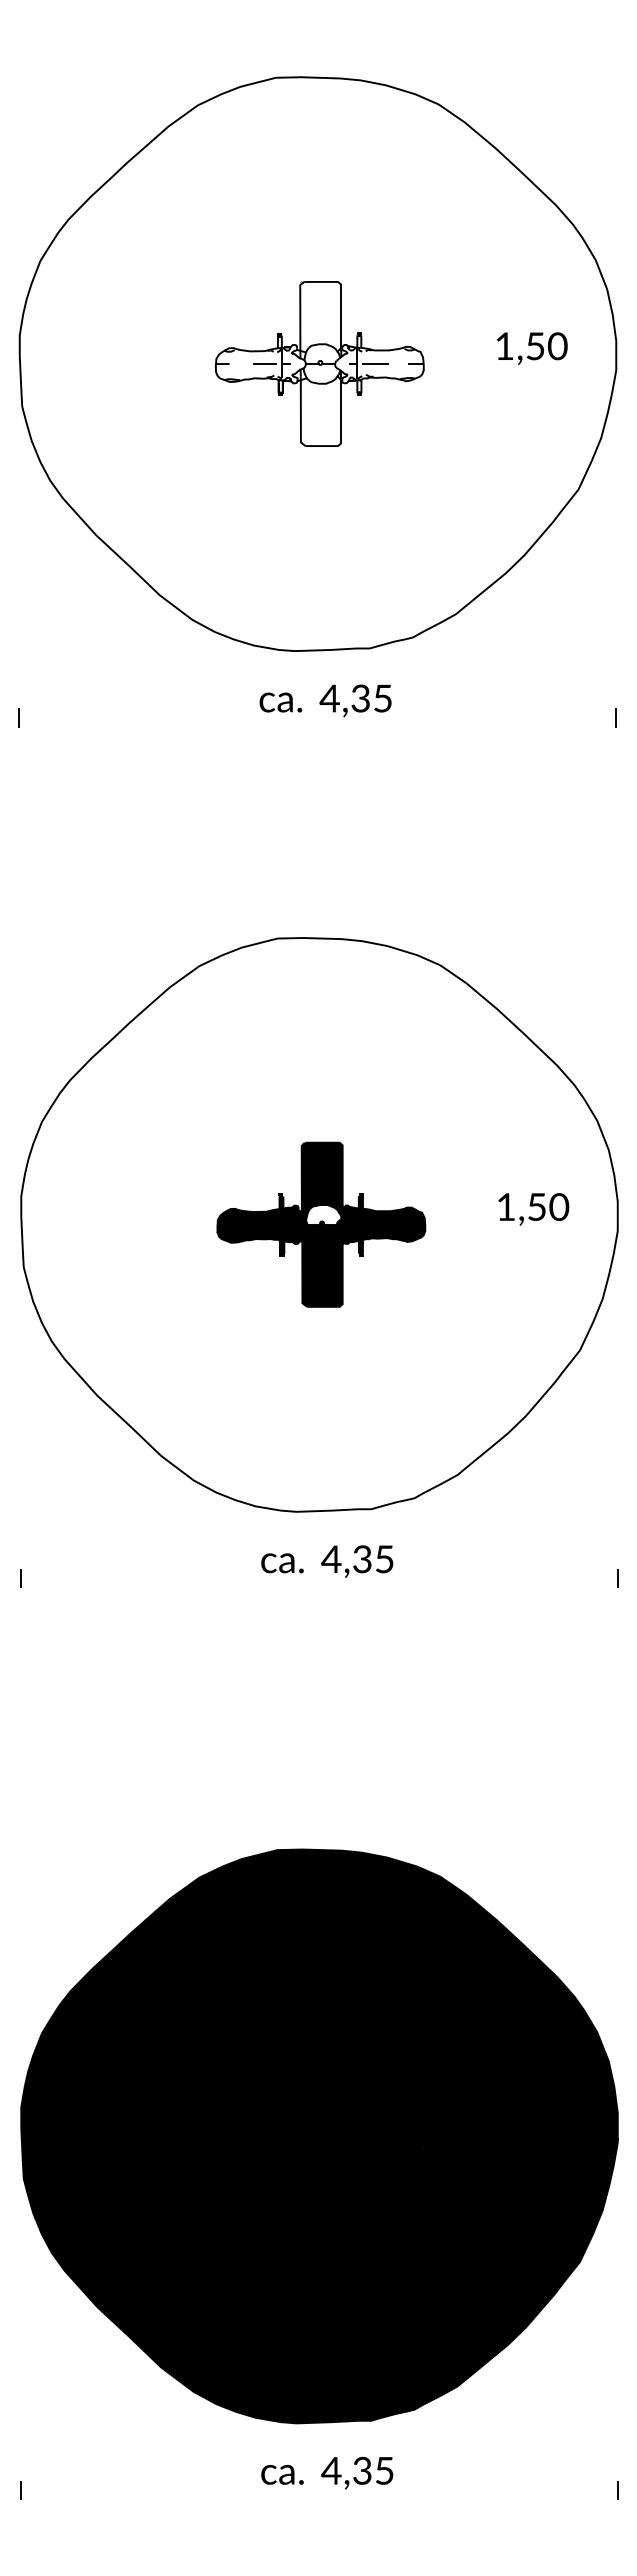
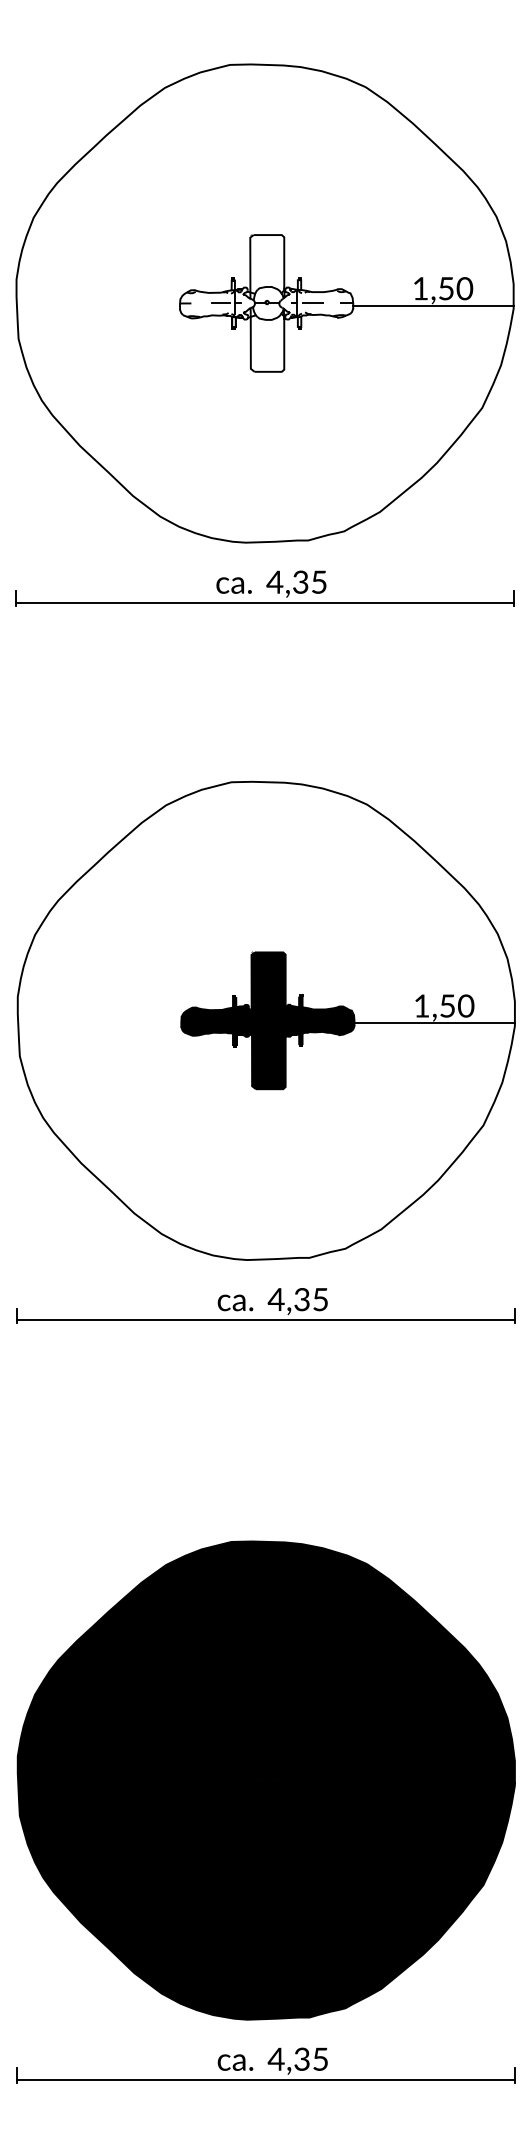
line: (519, 366) -> (433, 305), added
line: (317, 722) -> (264, 602), added
fill: (323, 1214) -> (269, 1012), added
line: (521, 1227) -> (434, 1023), added
line: (318, 1583) -> (265, 1319), added
line: (318, 2495) -> (265, 2079), added

